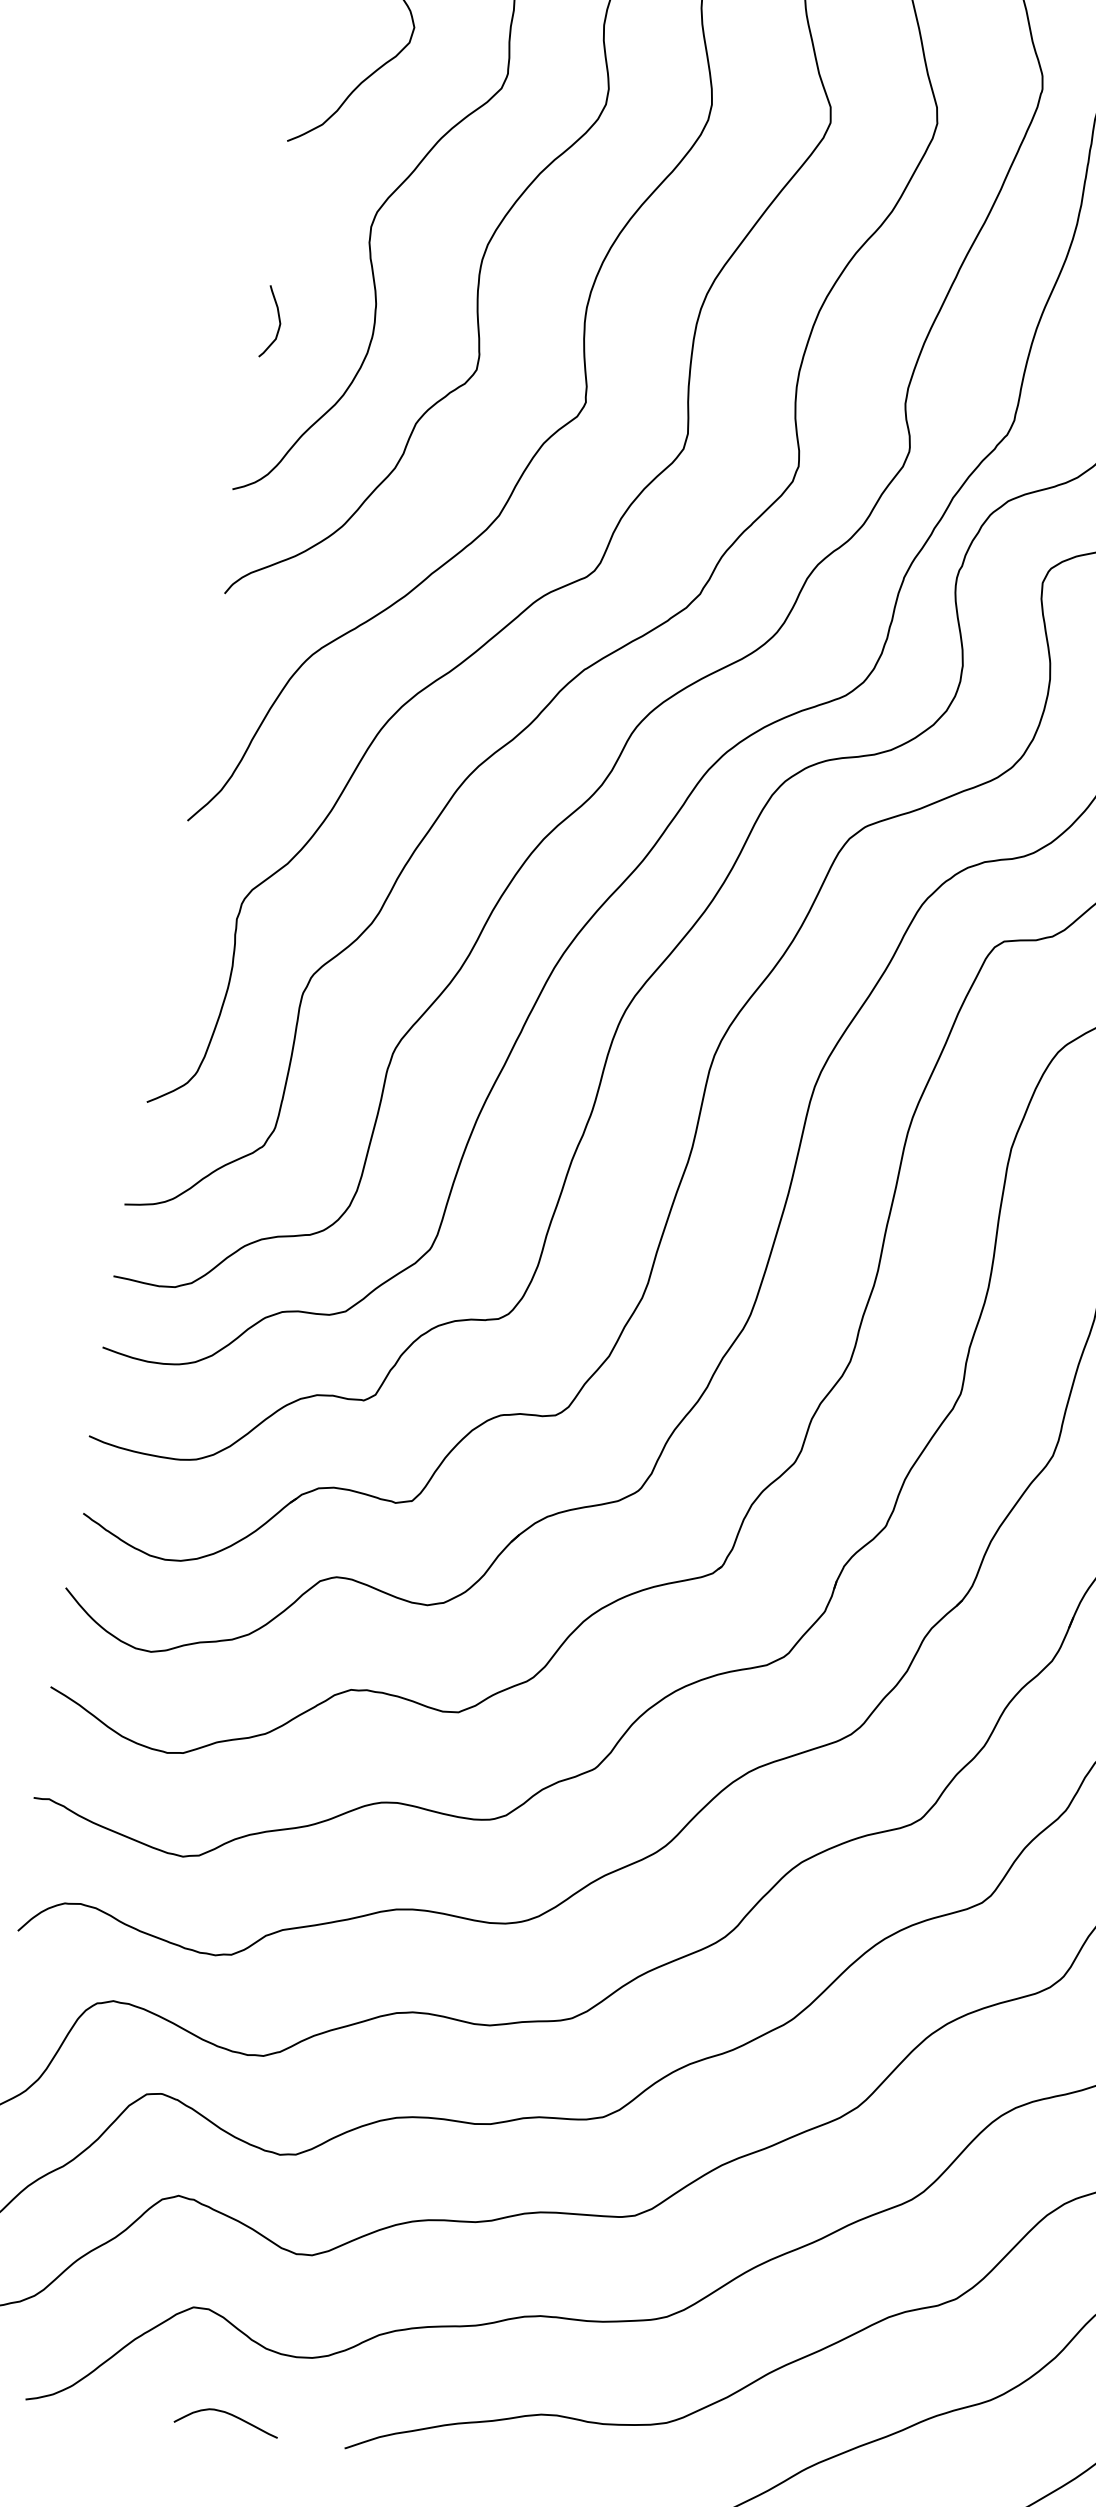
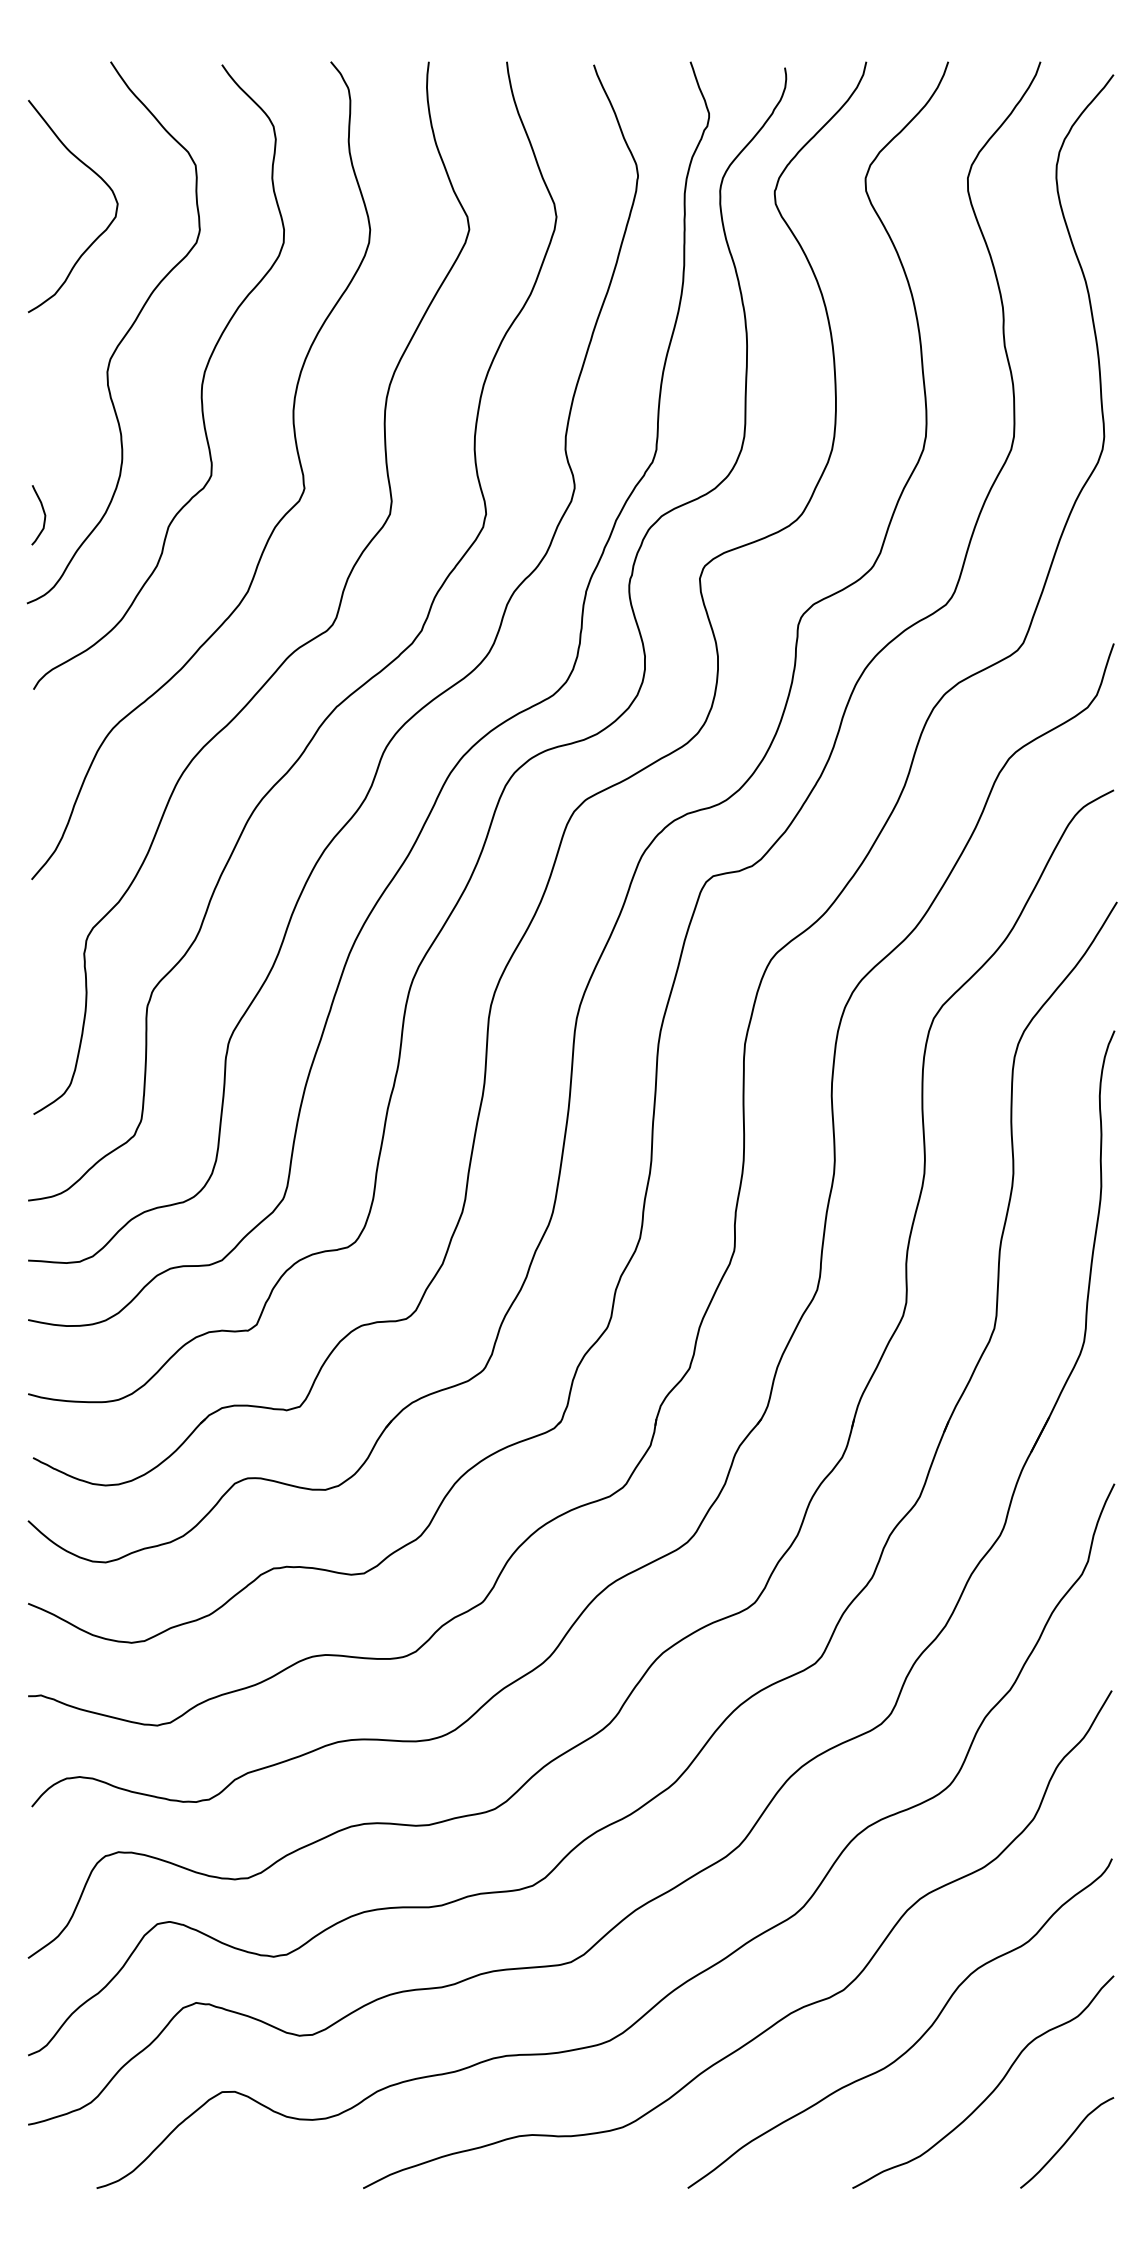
curve: (278, 321) -> (43, 513), moved
curve: (227, 2414) -> (263, 2175), removed

